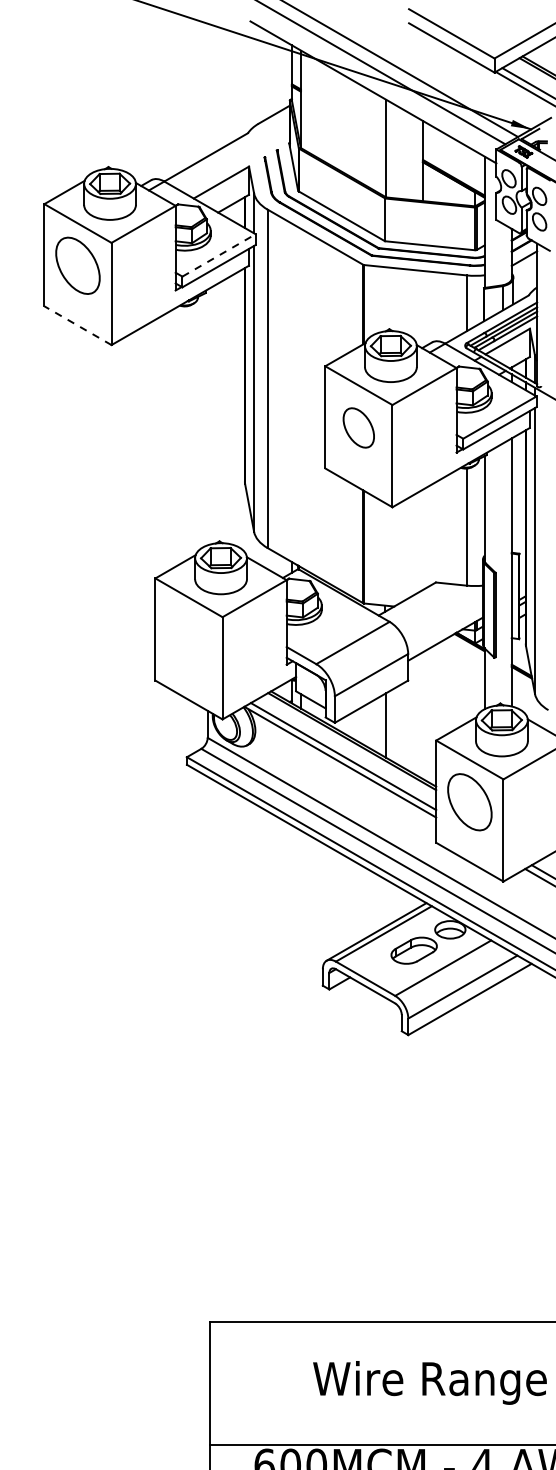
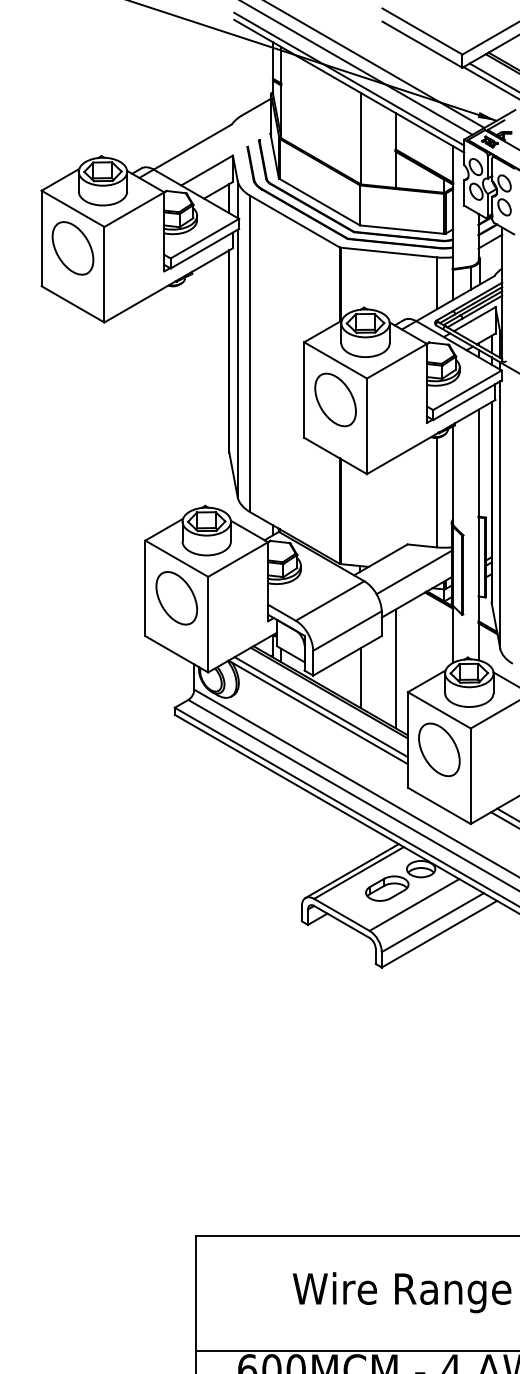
line: (373, 84) -> (349, 78), added
line: (218, 255) -> (204, 238), dashed -> solid
line: (77, 325) -> (72, 304), dashed -> solid
part: (358, 427) -> (335, 399), size x1.43
line: (442, 612) -> (413, 572), added
part: (188, 640) -> (176, 598), added
line: (422, 715) -> (395, 668), added

